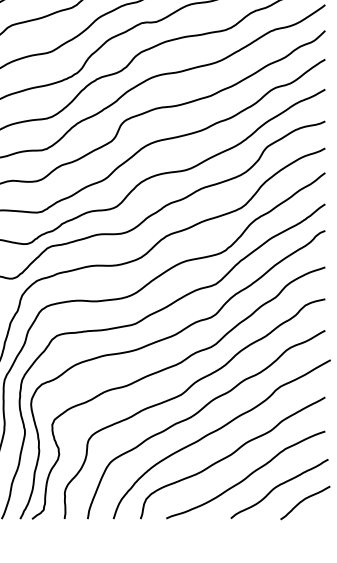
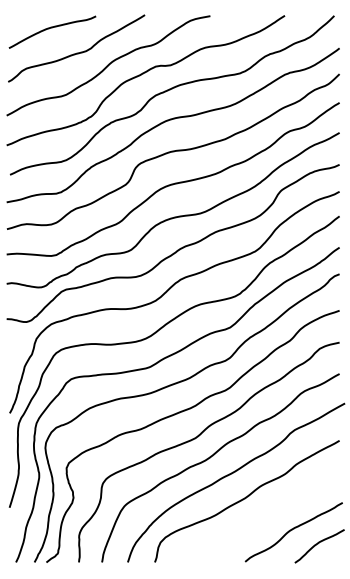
curve: (247, 476) -> (261, 519), removed

